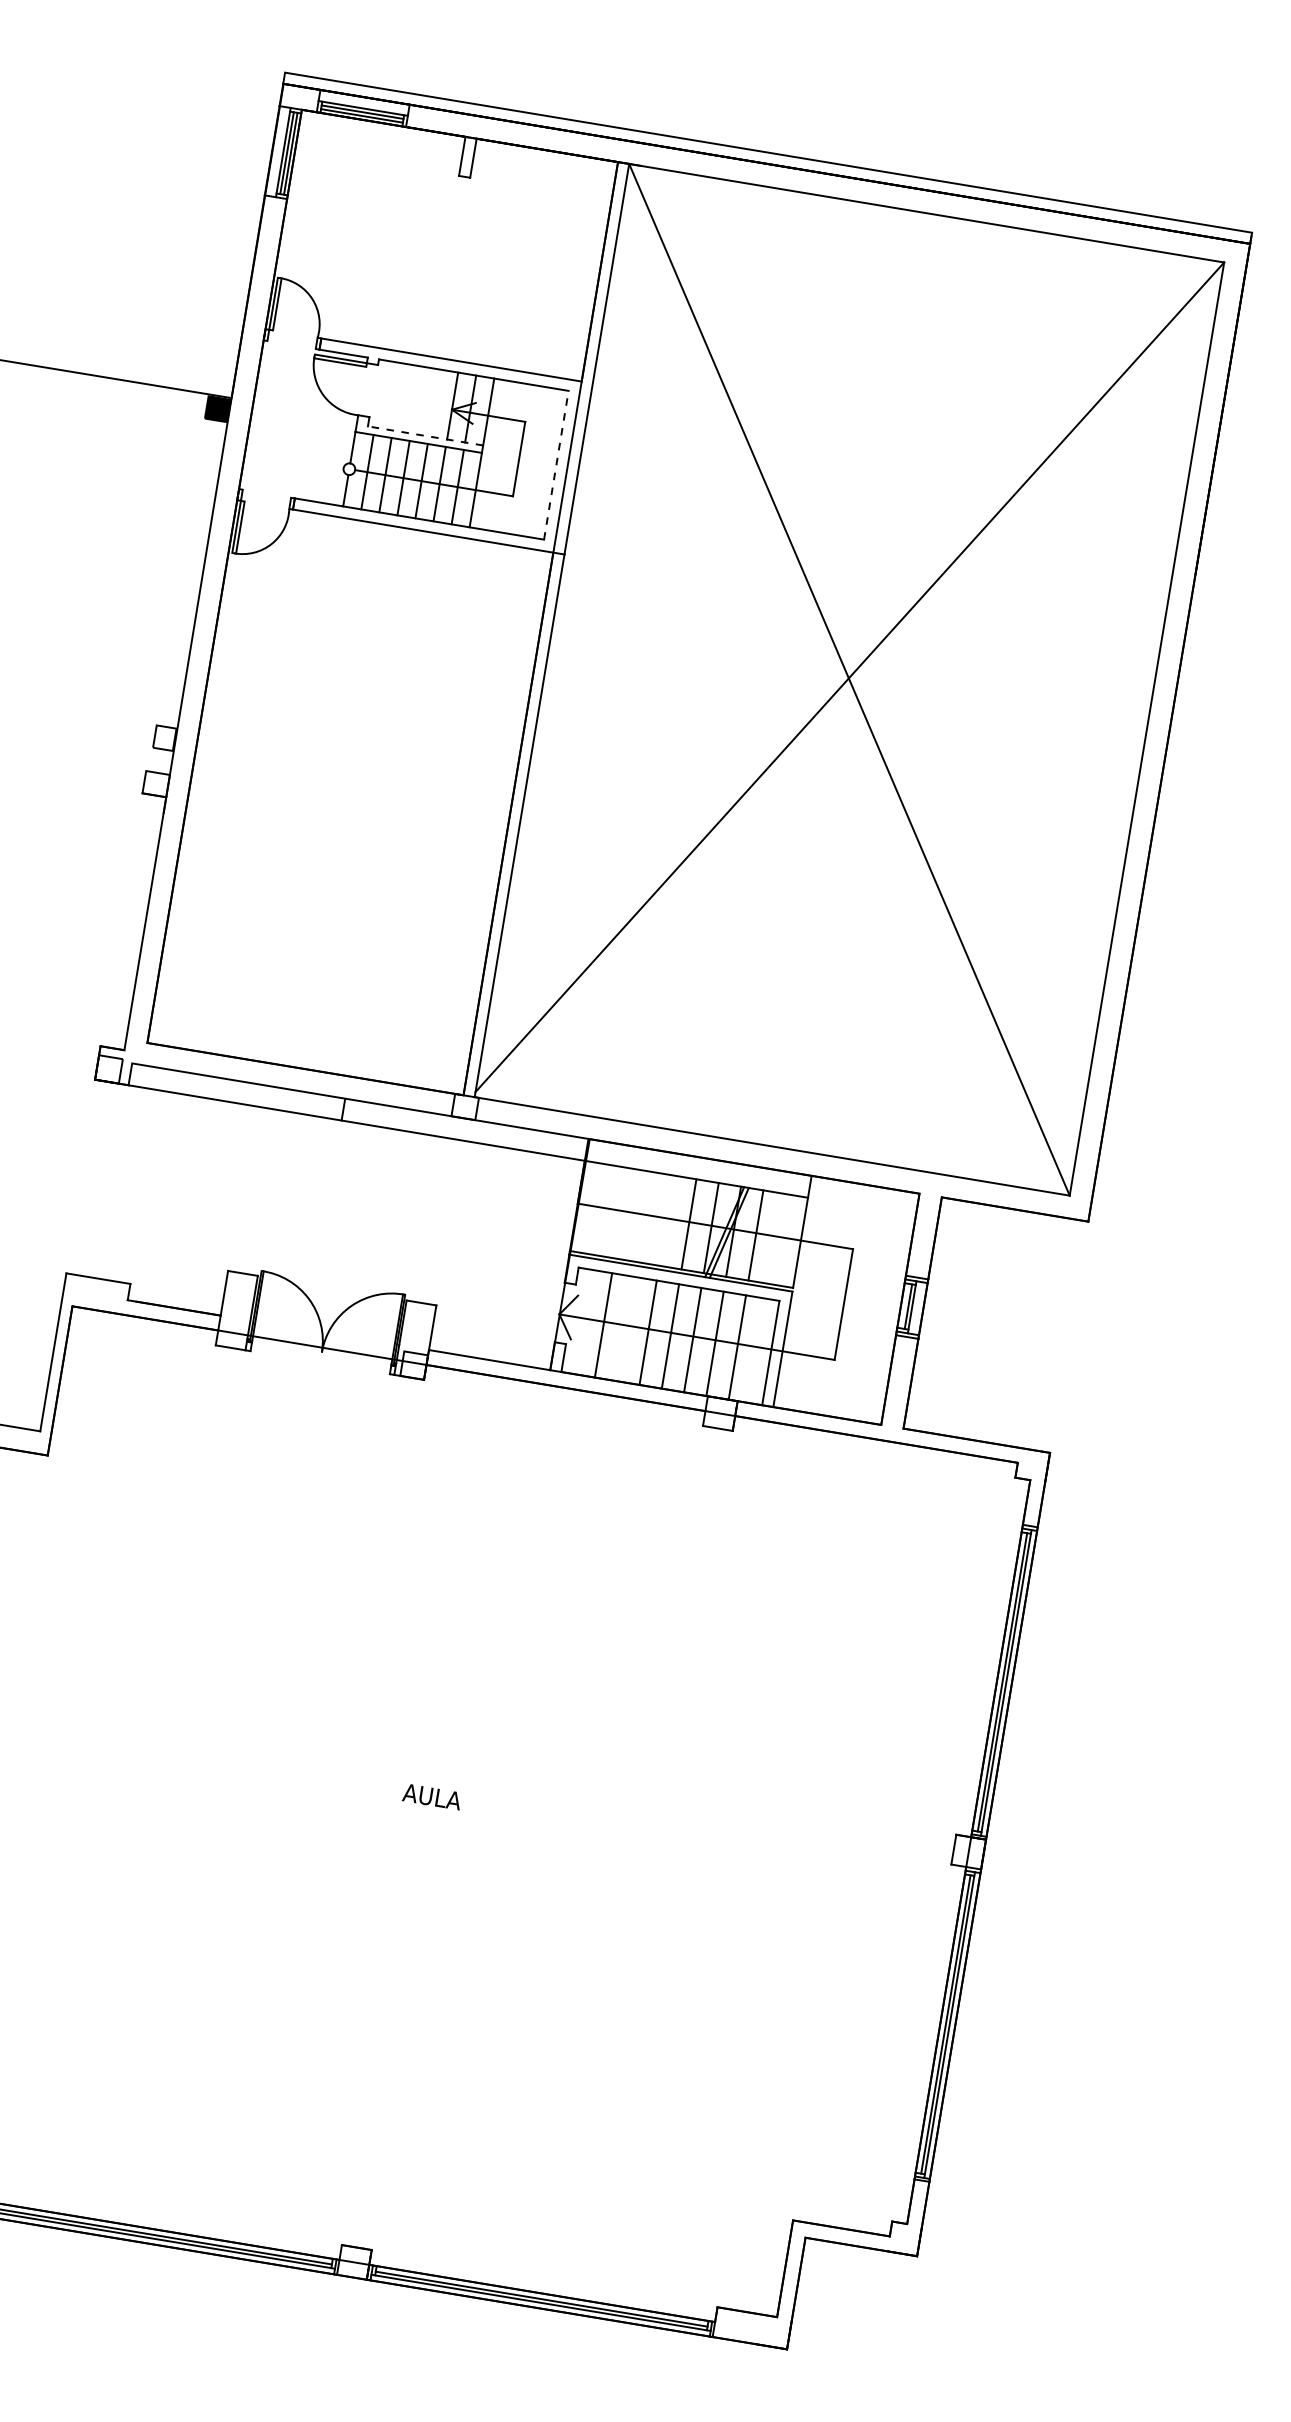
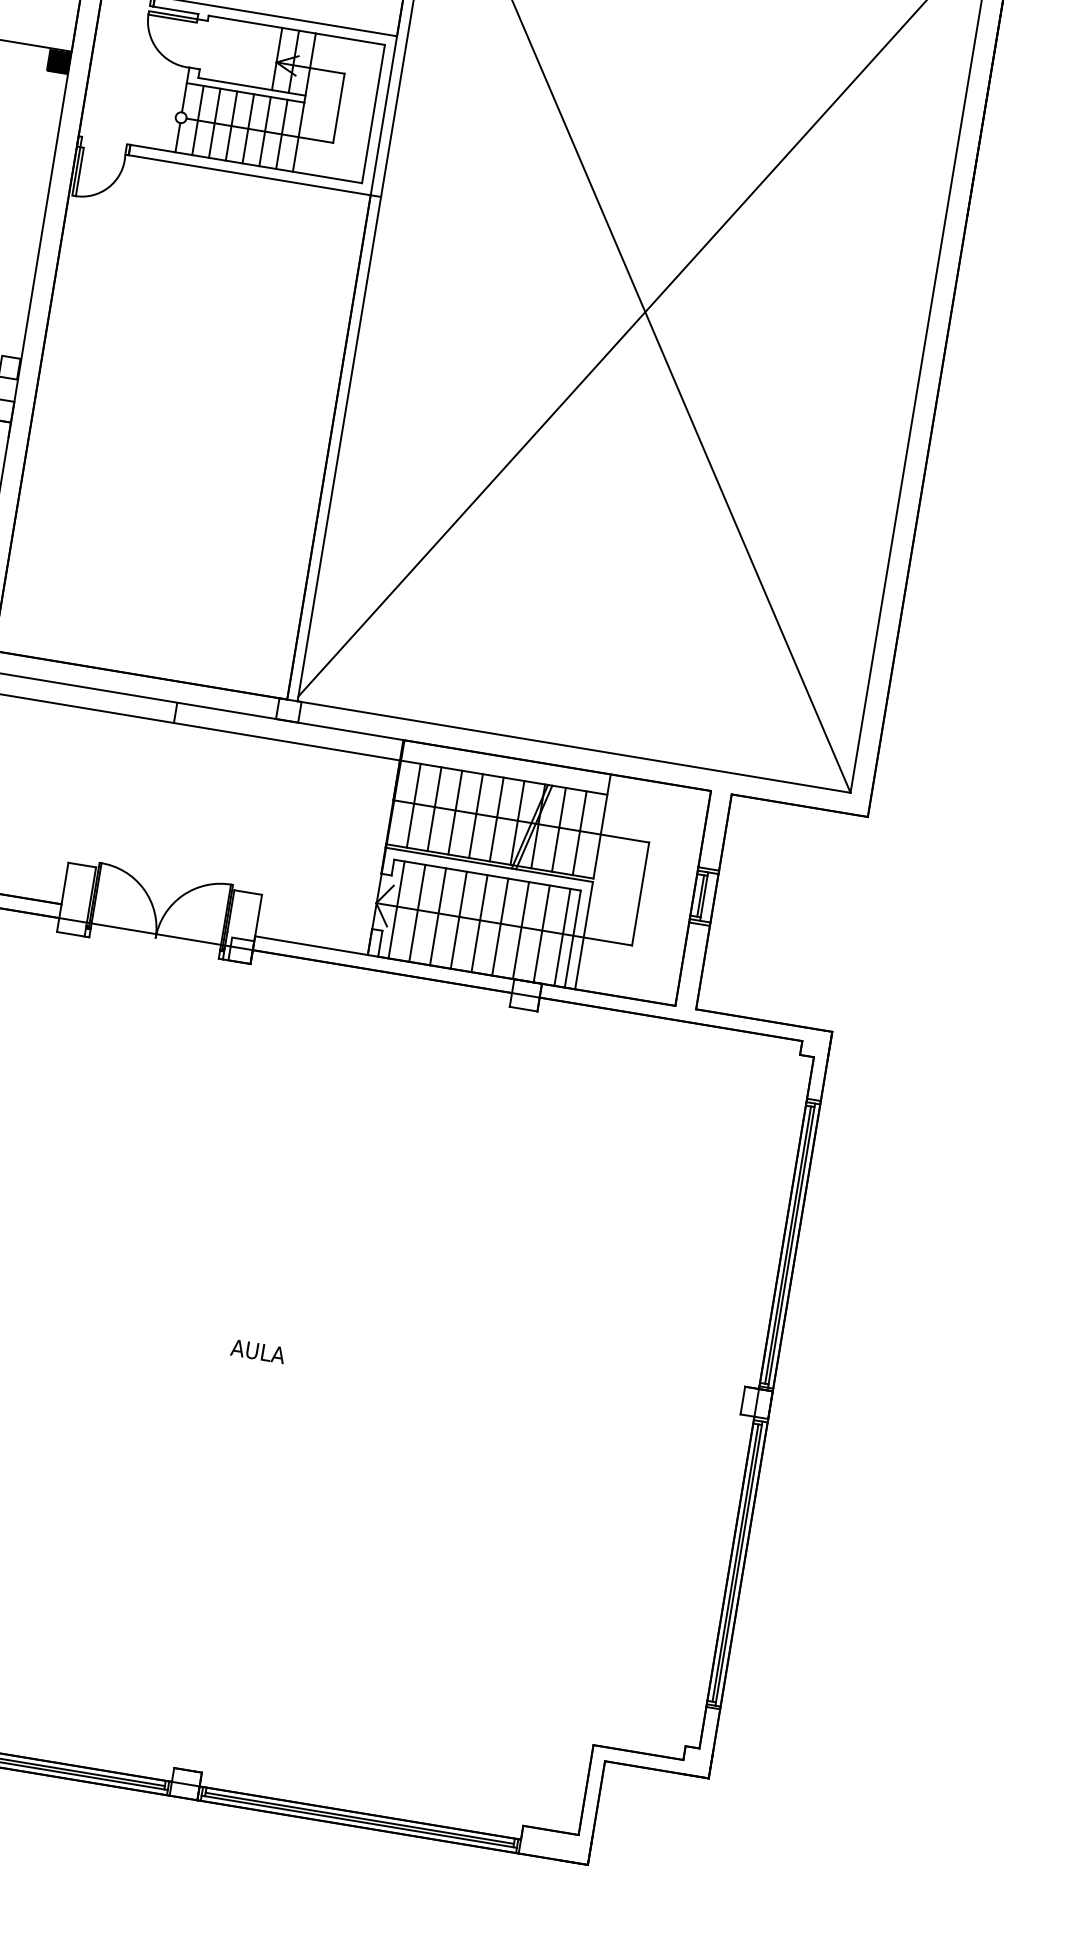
line: (425, 435) -> (251, 86), dashed -> solid
line: (556, 464) -> (373, 113), dashed -> solid
line: (599, 1209) -> (413, 805), added
line: (621, 1213) -> (434, 809), added
line: (643, 1216) -> (454, 812), added
line: (666, 1220) -> (475, 815), added
line: (777, 1239) -> (579, 833), added
line: (580, 1321) -> (395, 909), added
line: (625, 1328) -> (437, 916), added
line: (759, 1351) -> (562, 937), added

